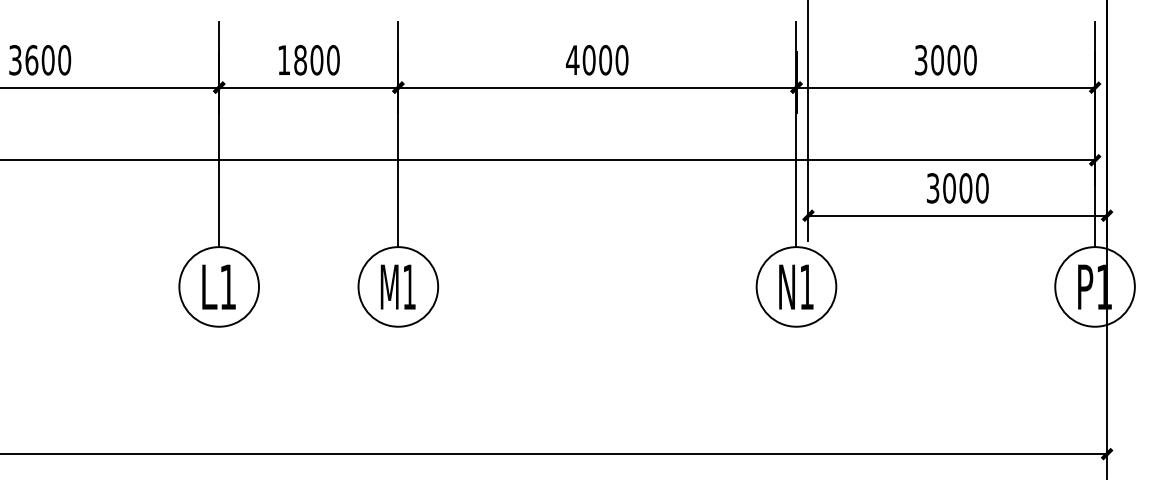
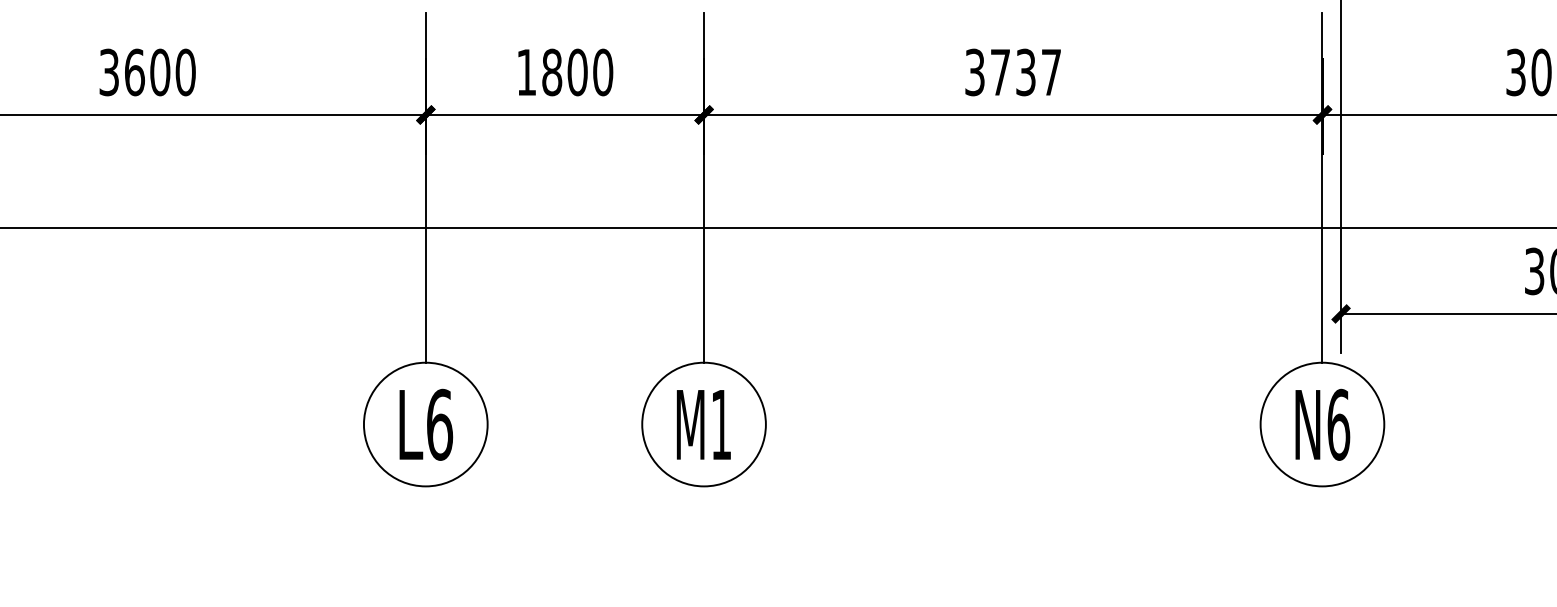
text: (597, 60) -> (1013, 72), 4000 -> 3737
text: (228, 287) -> (440, 425), L1 -> L6
text: (807, 287) -> (1339, 425), N1 -> N6

